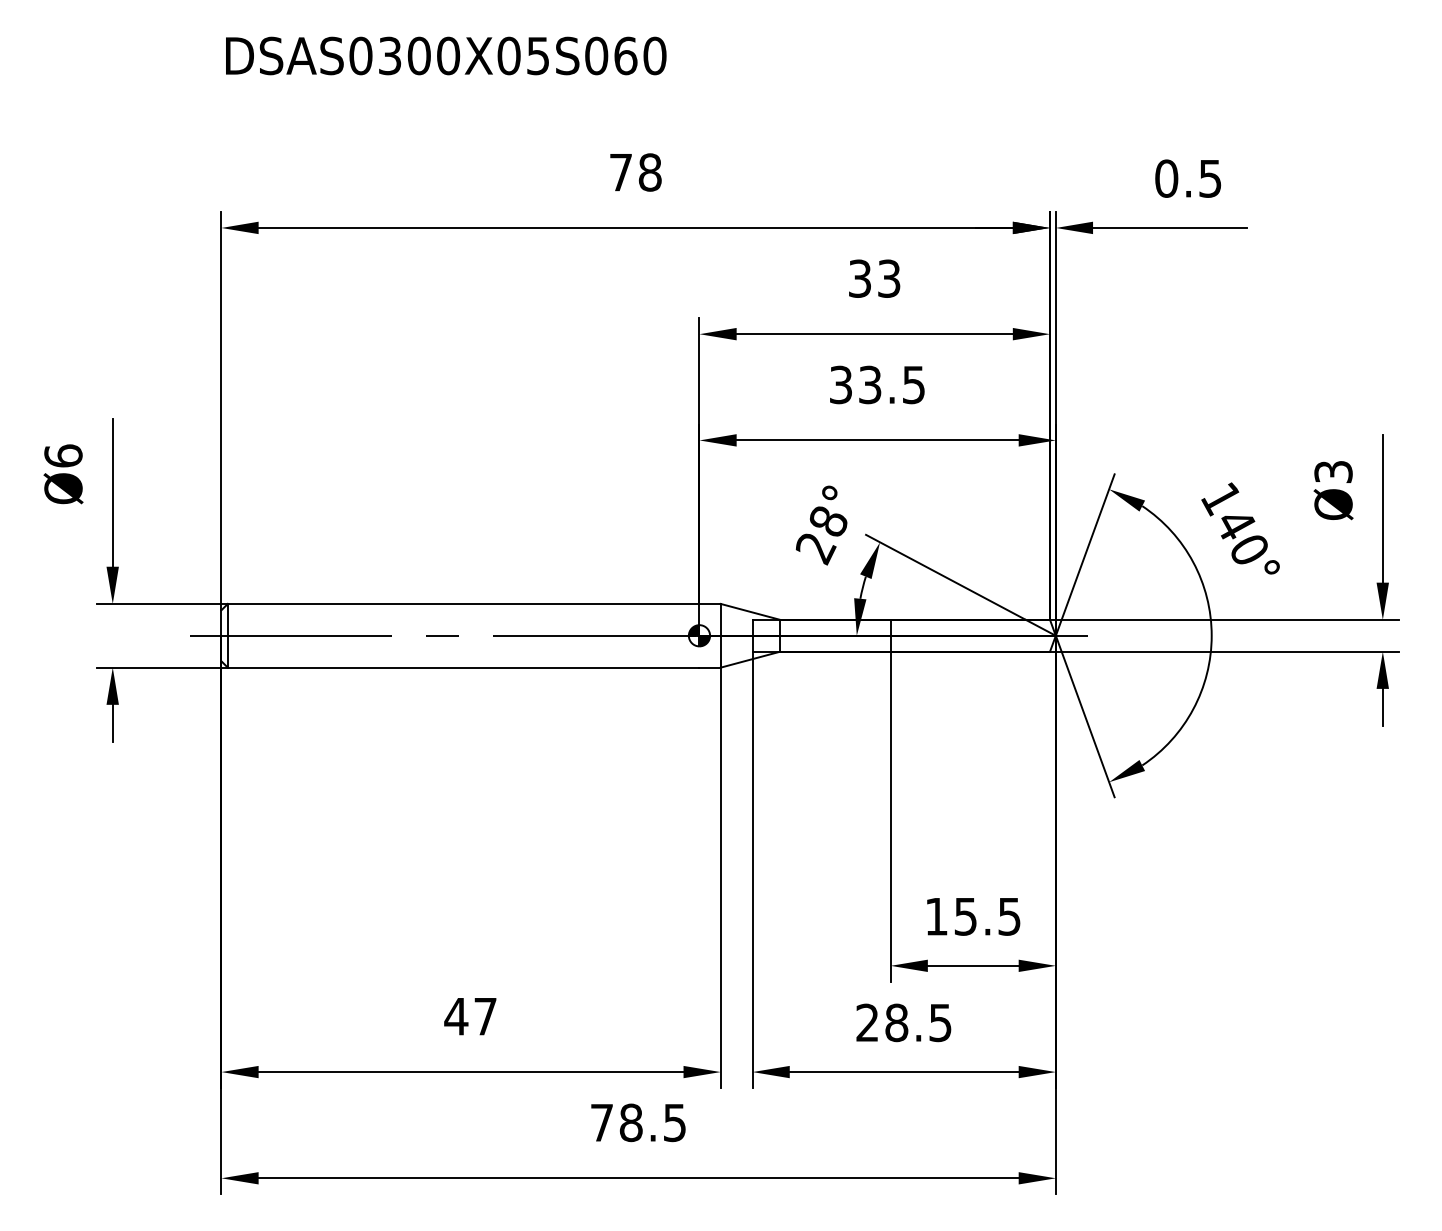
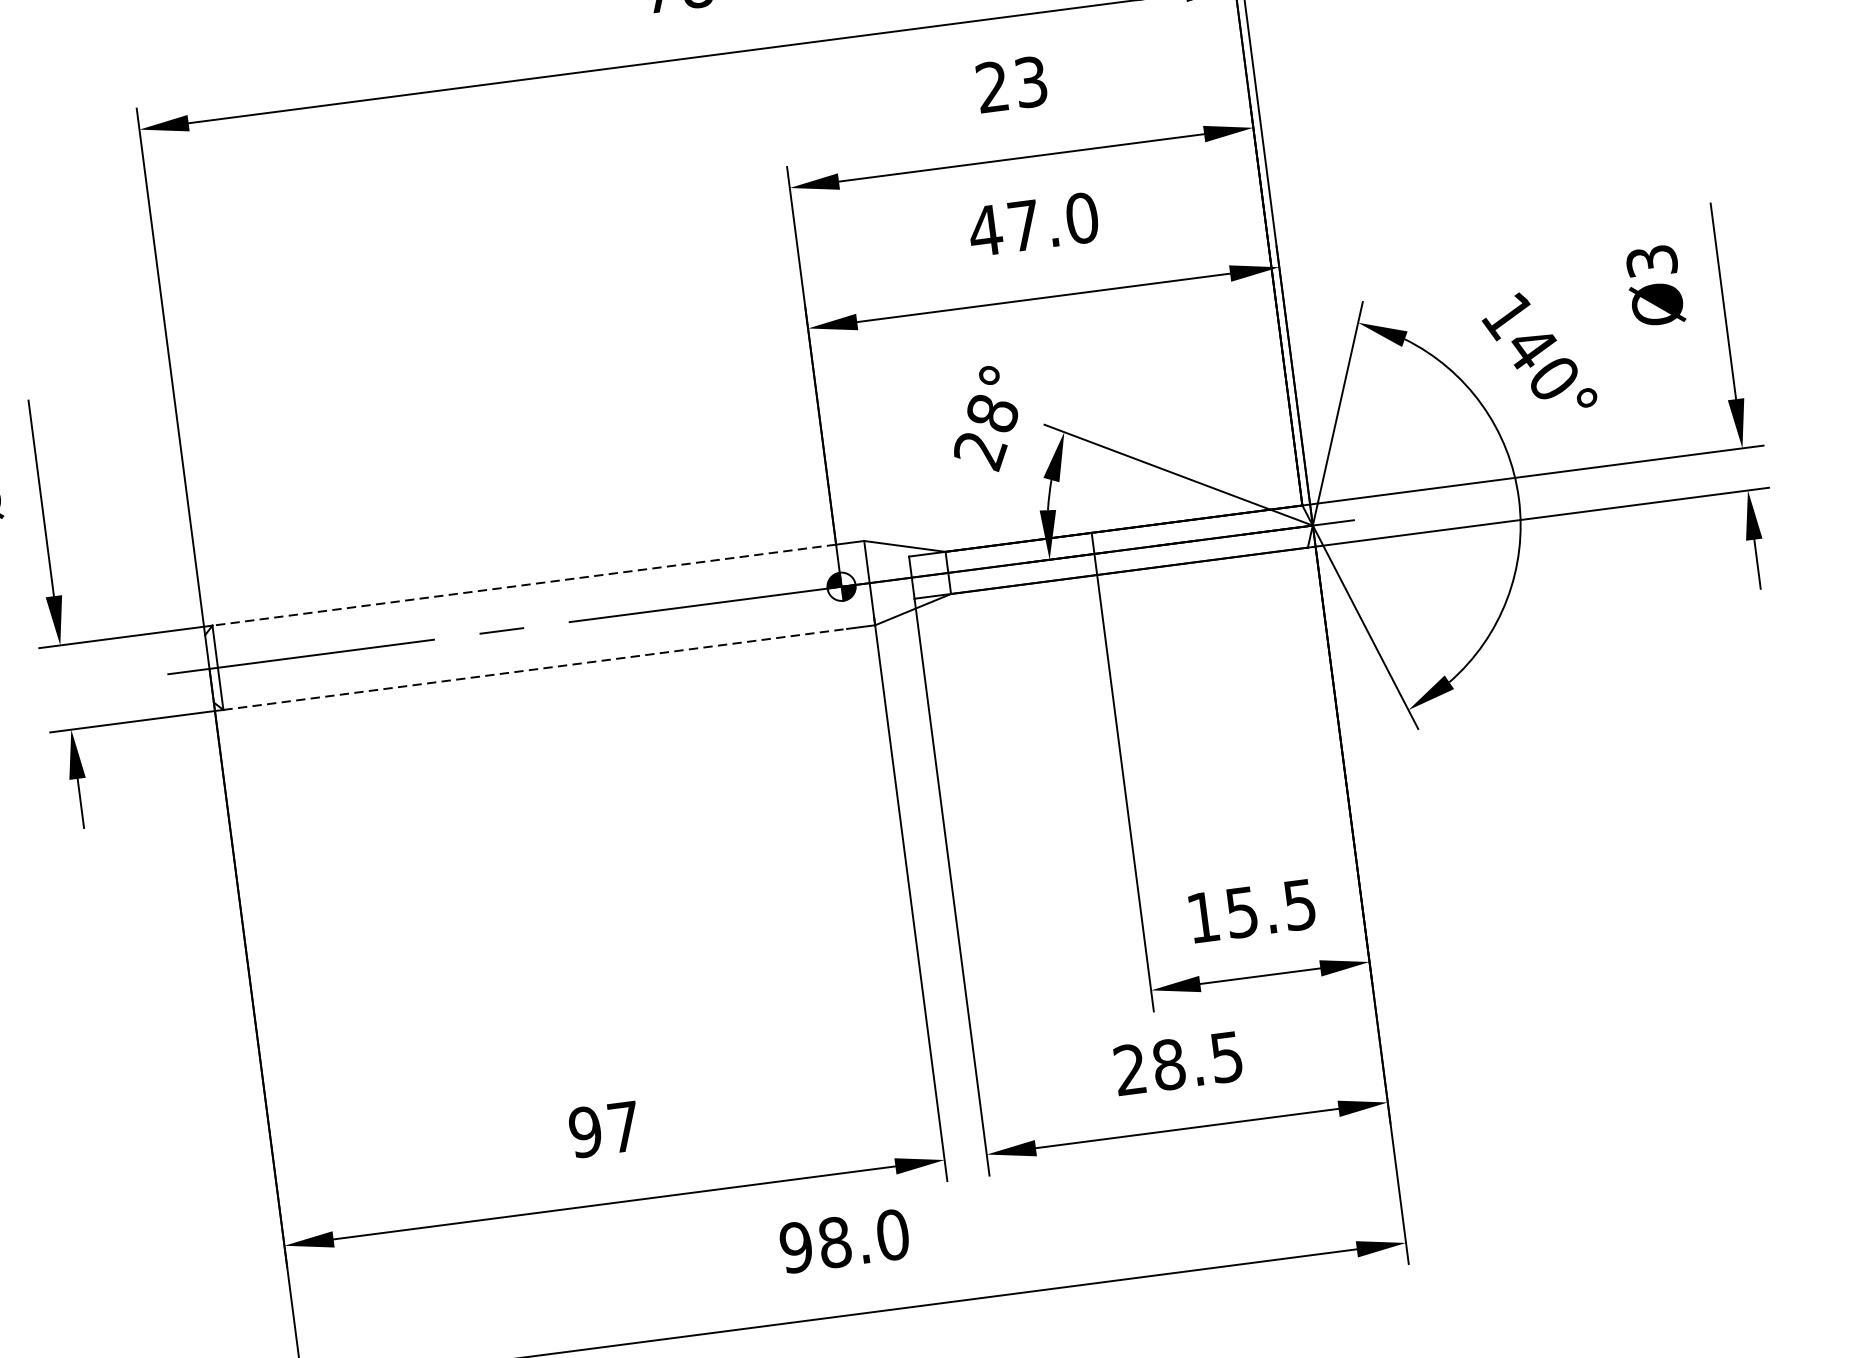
text: (859, 278) -> (991, 86), 33 -> 23
text: (876, 384) -> (1032, 224), 33.5 -> 47.0
line: (463, 603) -> (524, 584), solid -> dashed
line: (463, 667) -> (535, 669), solid -> dashed
text: (456, 1016) -> (585, 1131), 47 -> 97
text: (638, 1122) -> (844, 1240), 78.5 -> 98.0

